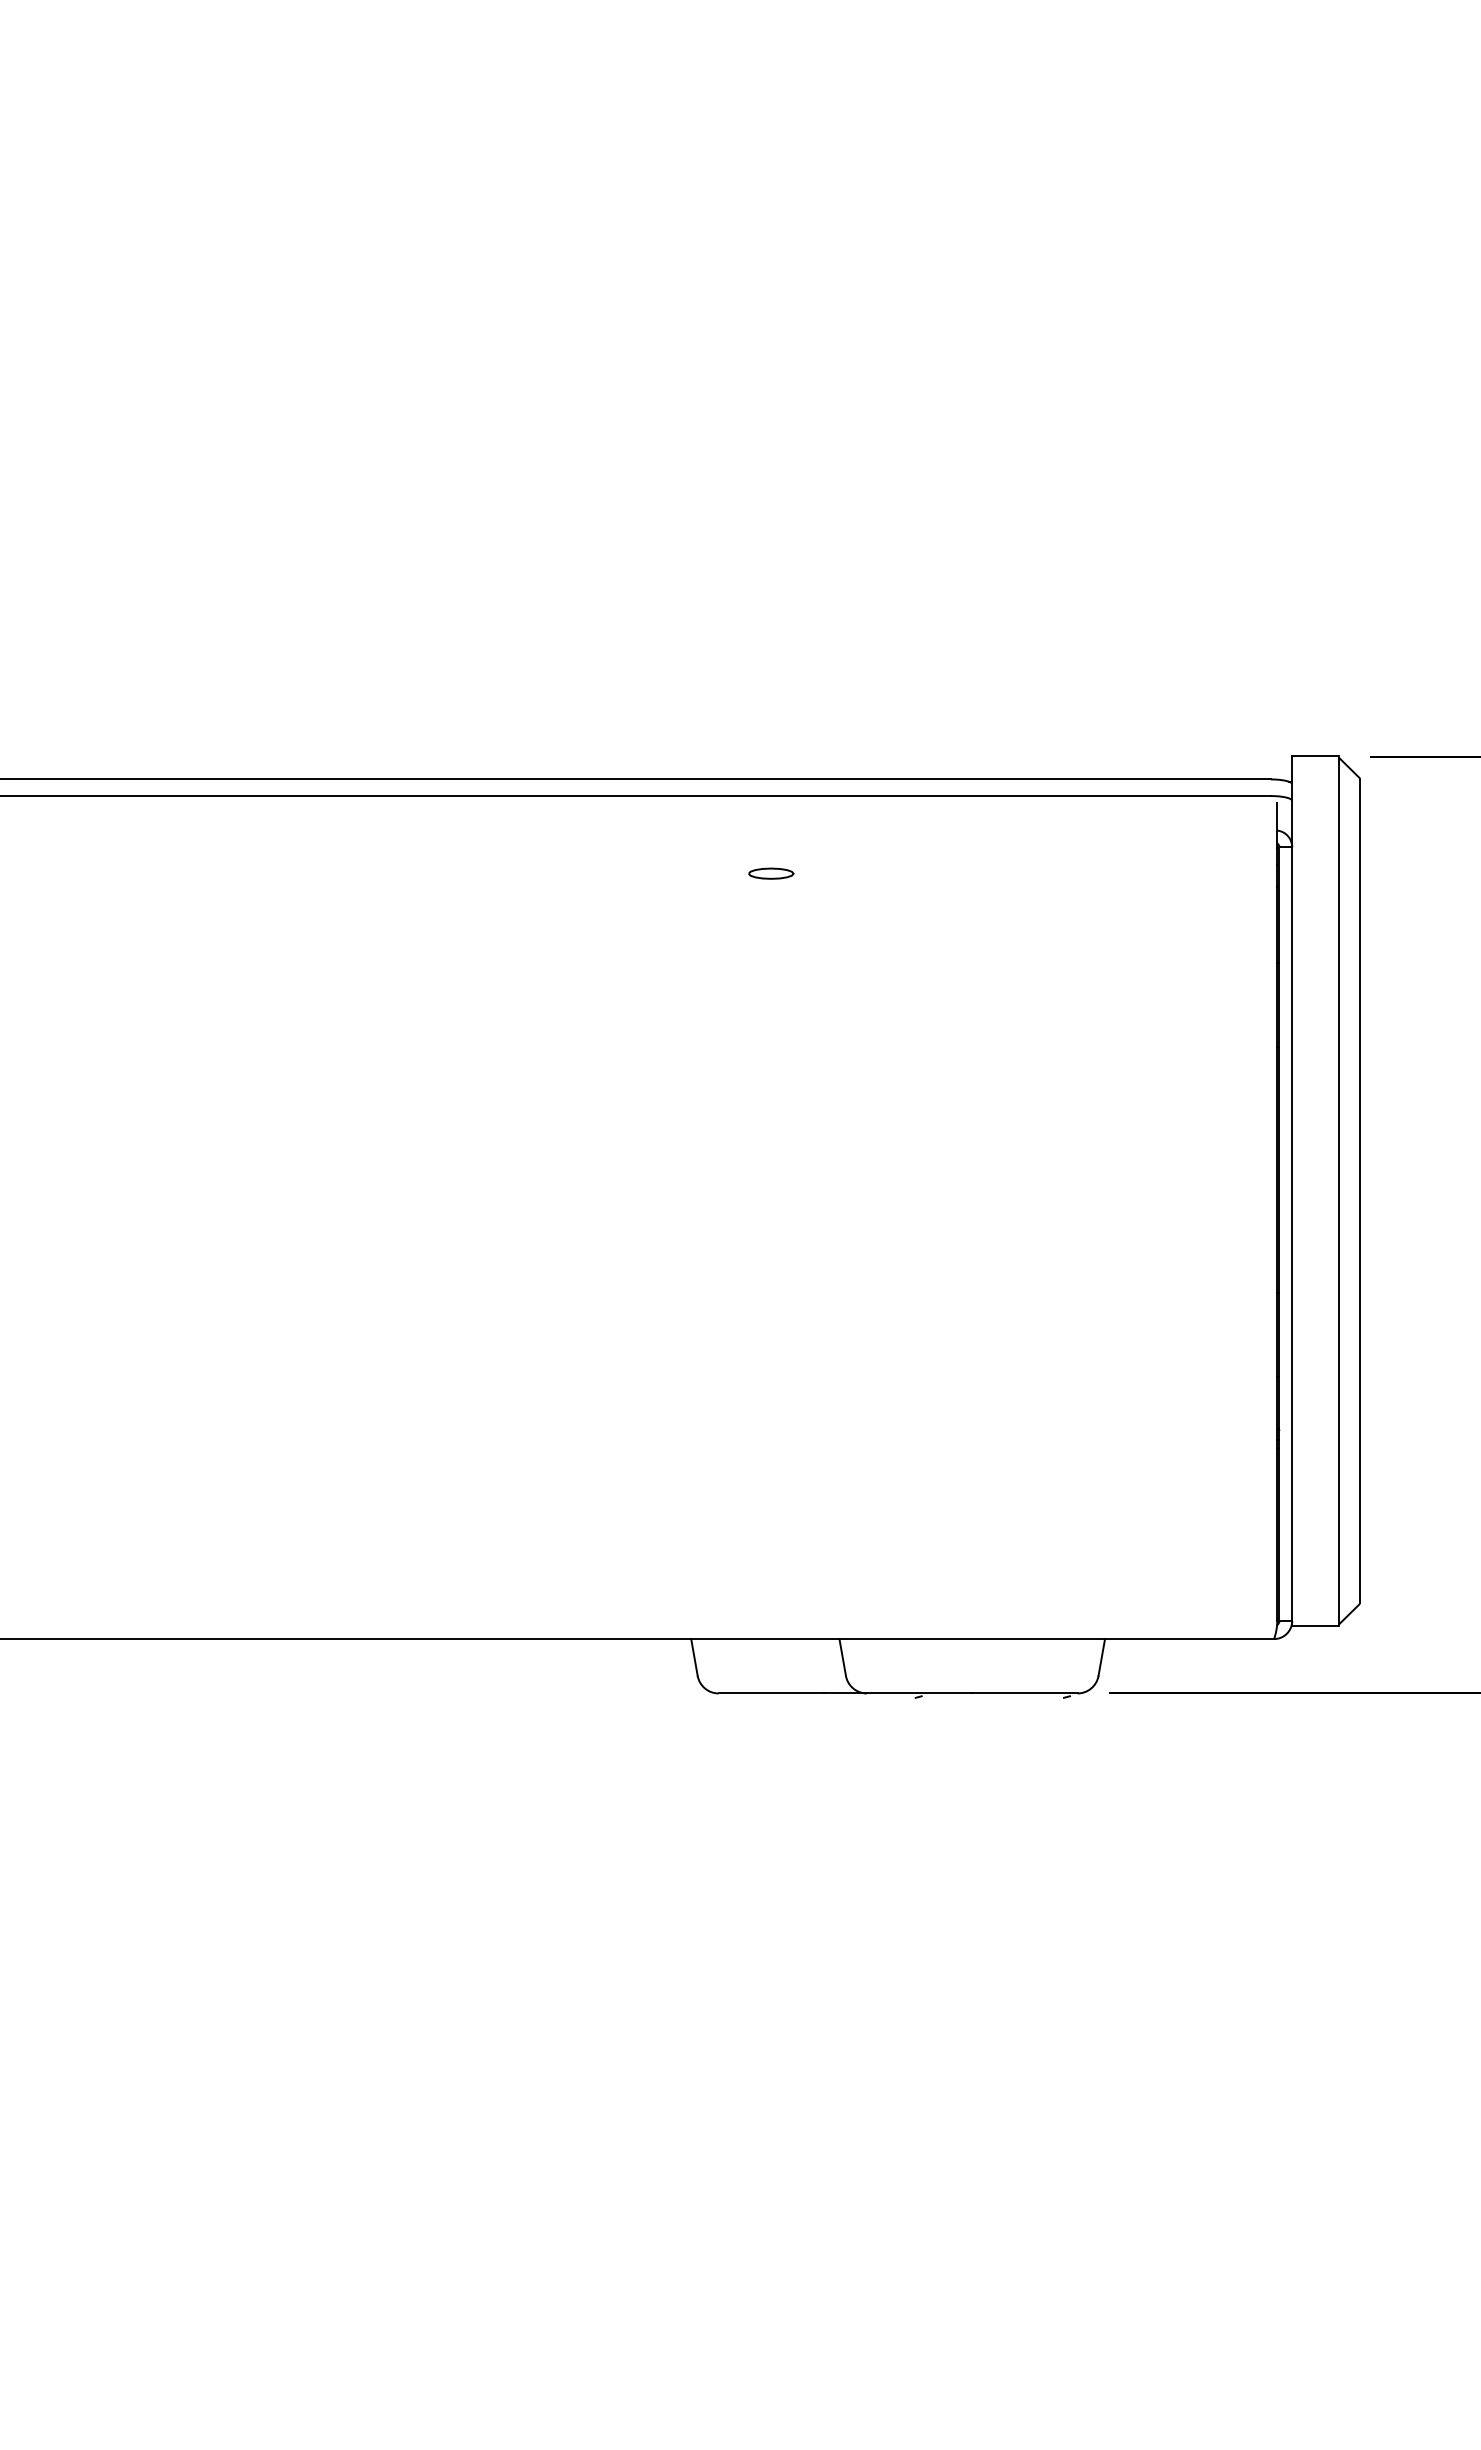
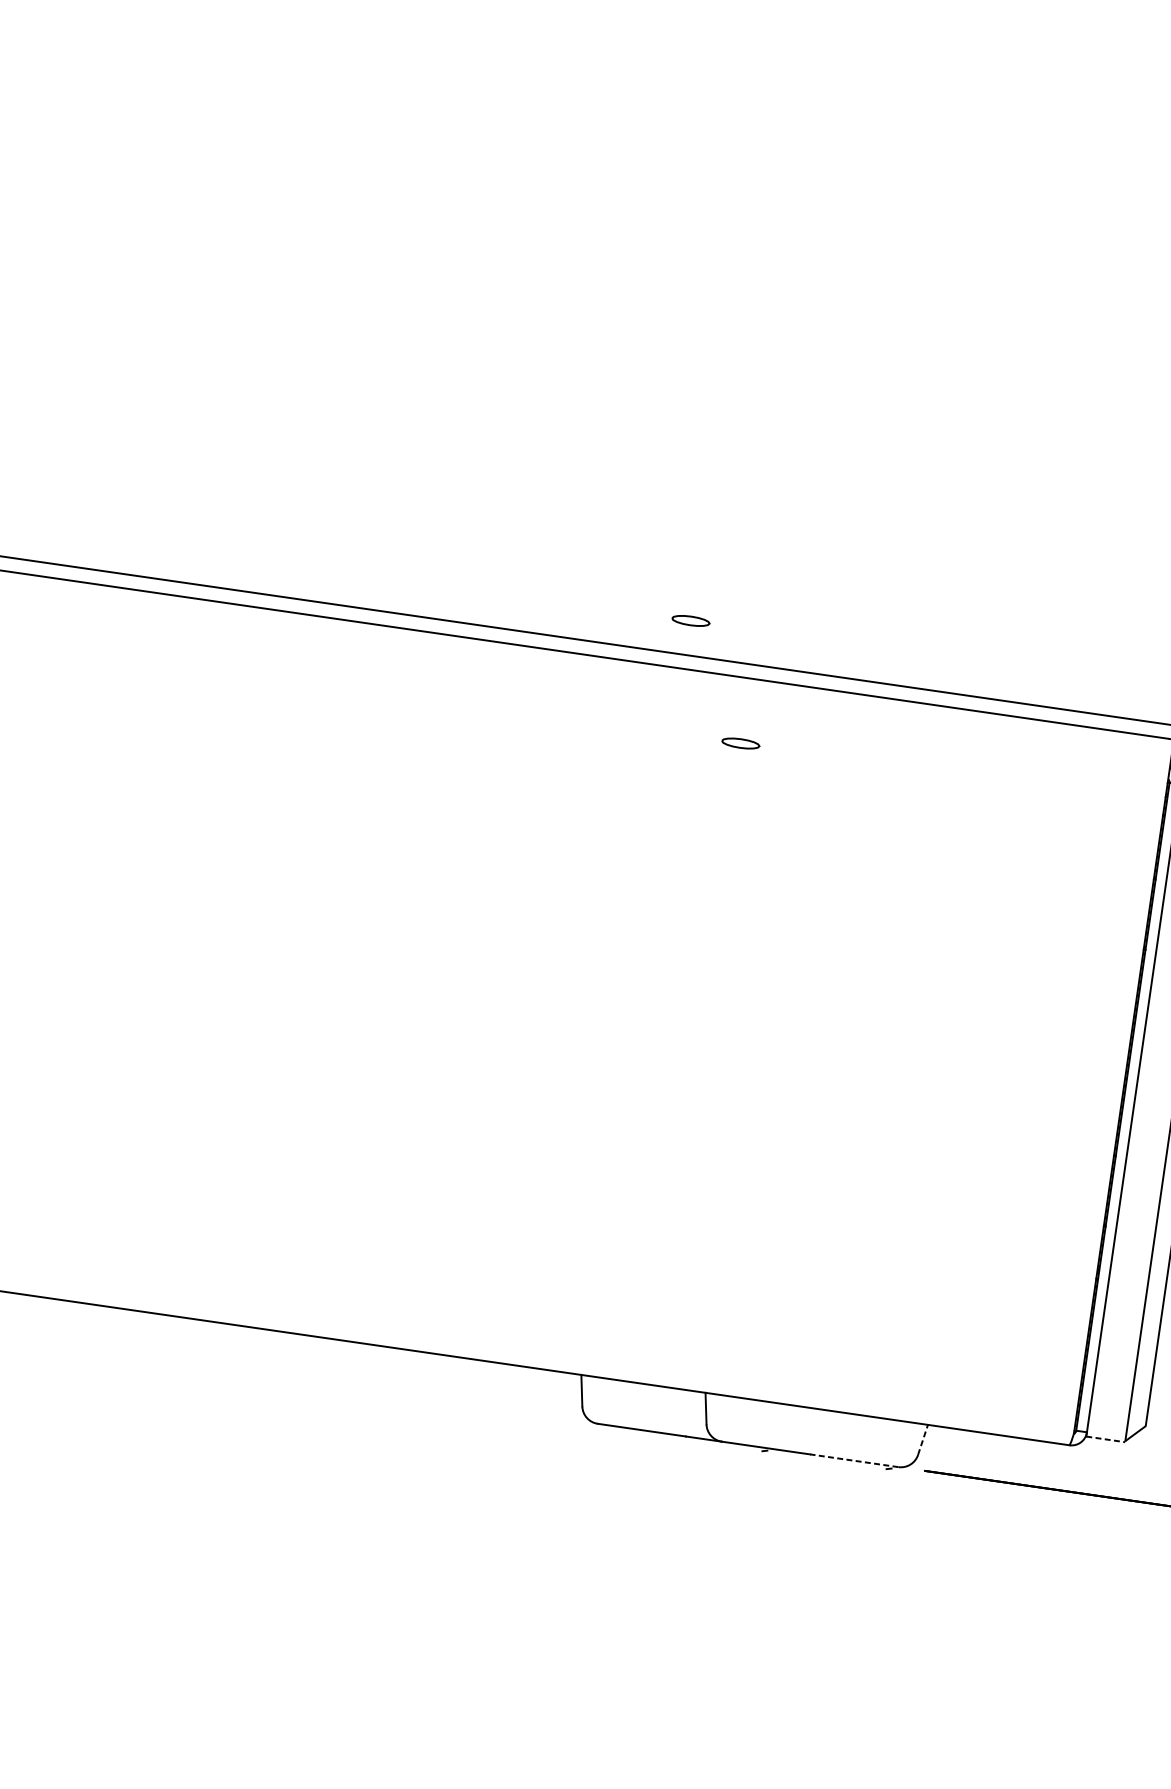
part: (692, 738) -> (691, 620), added
line: (1315, 1626) -> (1105, 1439), solid -> dashed
line: (1101, 1657) -> (922, 1439), solid -> dashed
line: (1024, 1693) -> (853, 1460), solid -> dashed

